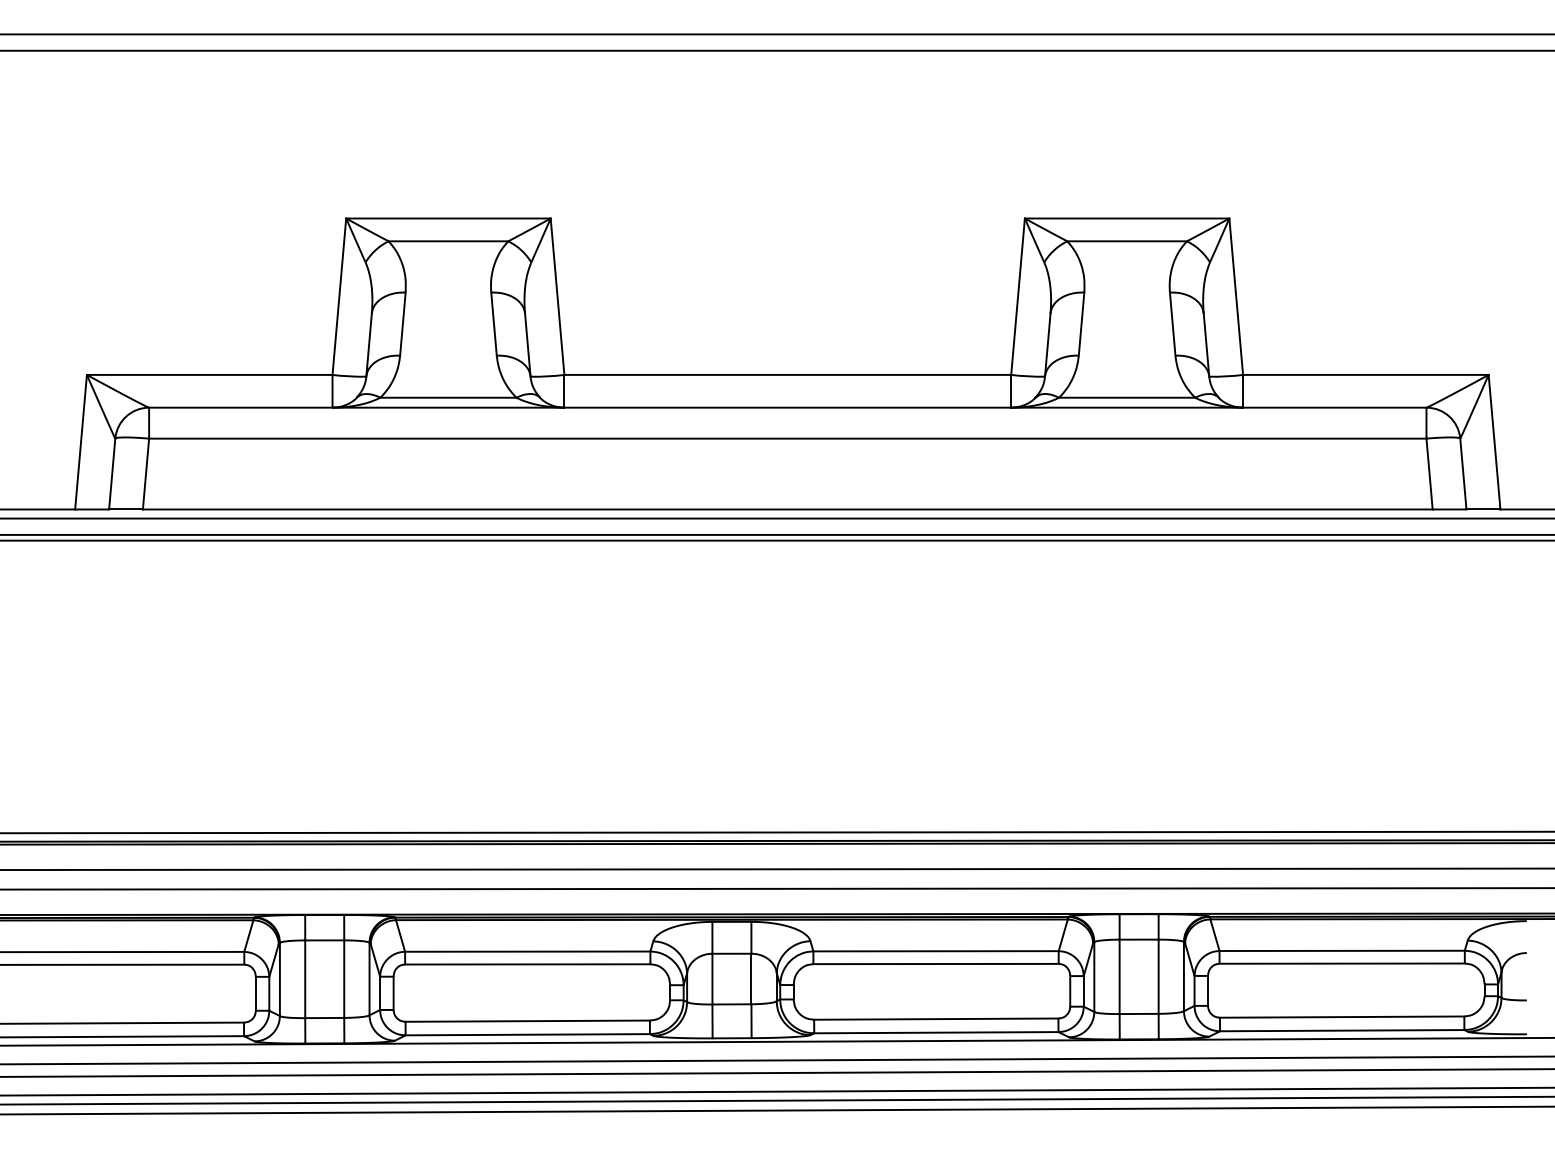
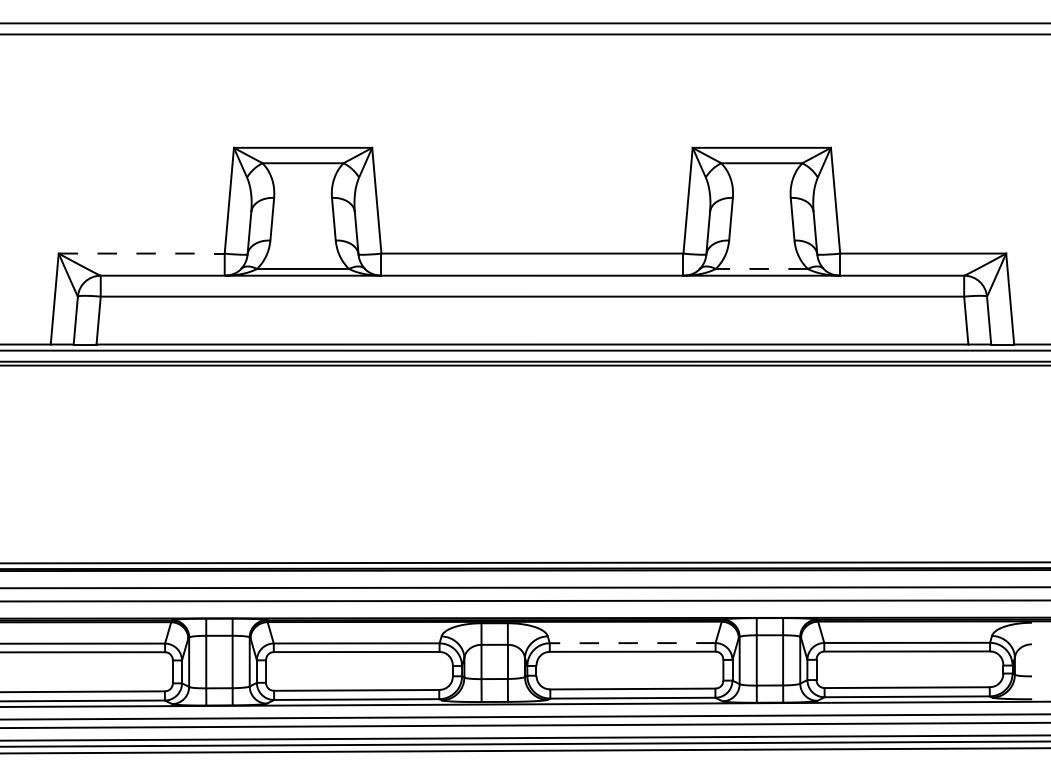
line: (210, 374) -> (142, 253), solid -> dashed
line: (1126, 397) -> (761, 268), solid -> dashed
line: (935, 951) -> (632, 643), solid -> dashed

